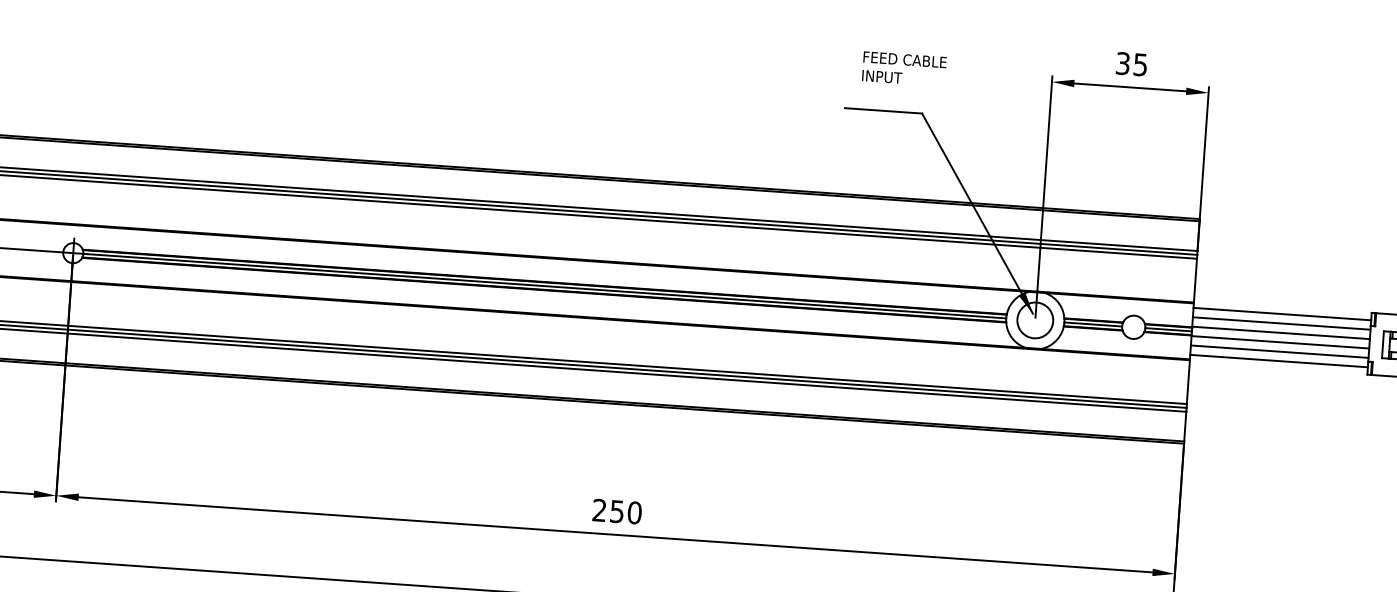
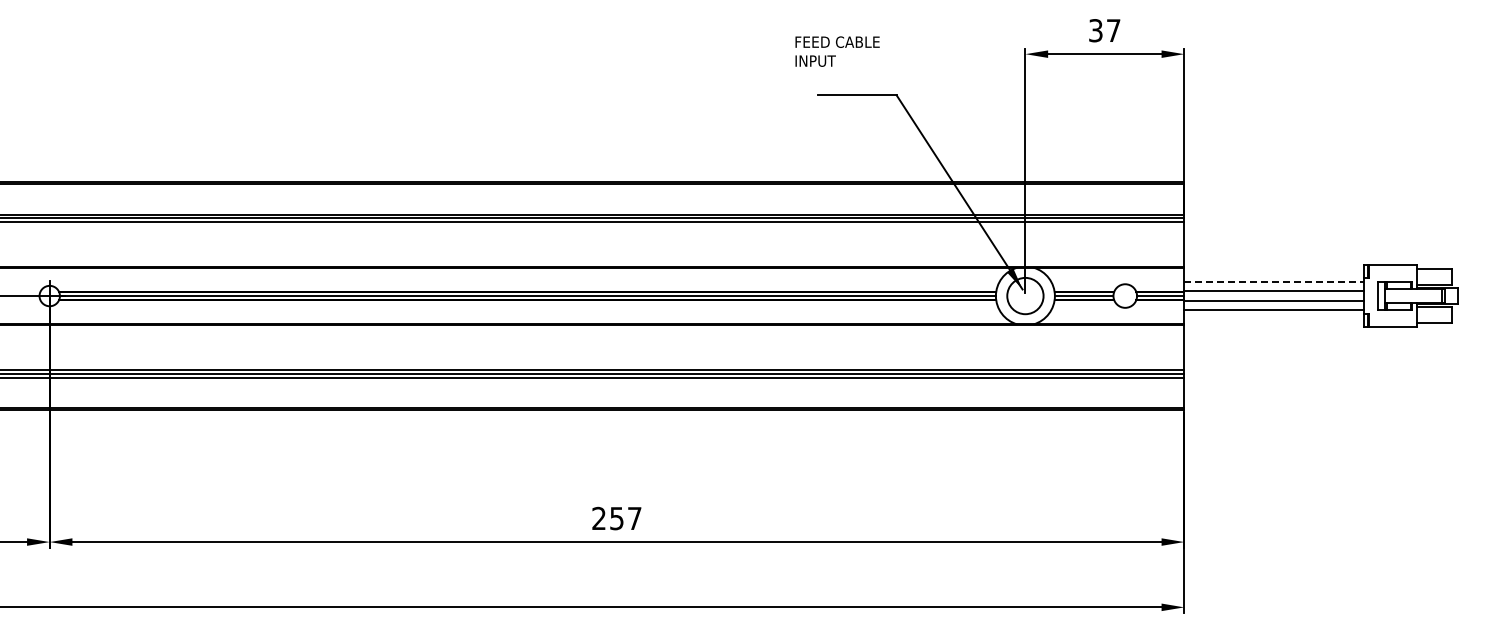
text: (1140, 64) -> (1113, 30), 35 -> 37
text: (904, 68) -> (837, 51), moved
line: (1282, 314) -> (1274, 272), removed
line: (1281, 323) -> (1274, 281), solid -> dashed
line: (1279, 360) -> (1274, 319), removed
text: (634, 512) -> (634, 518), 250 -> 257

